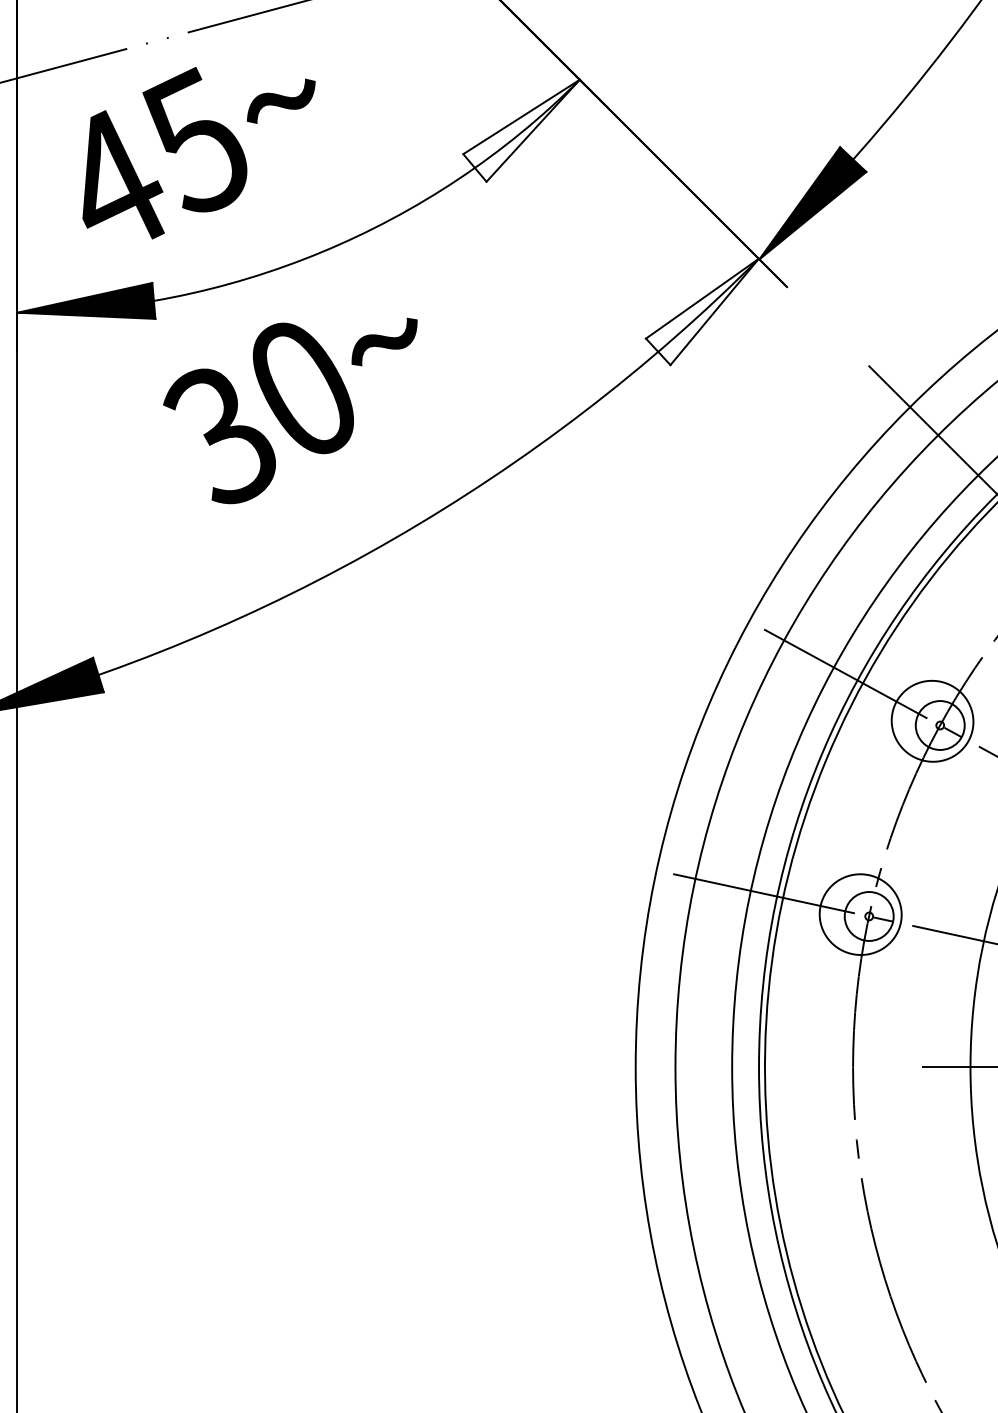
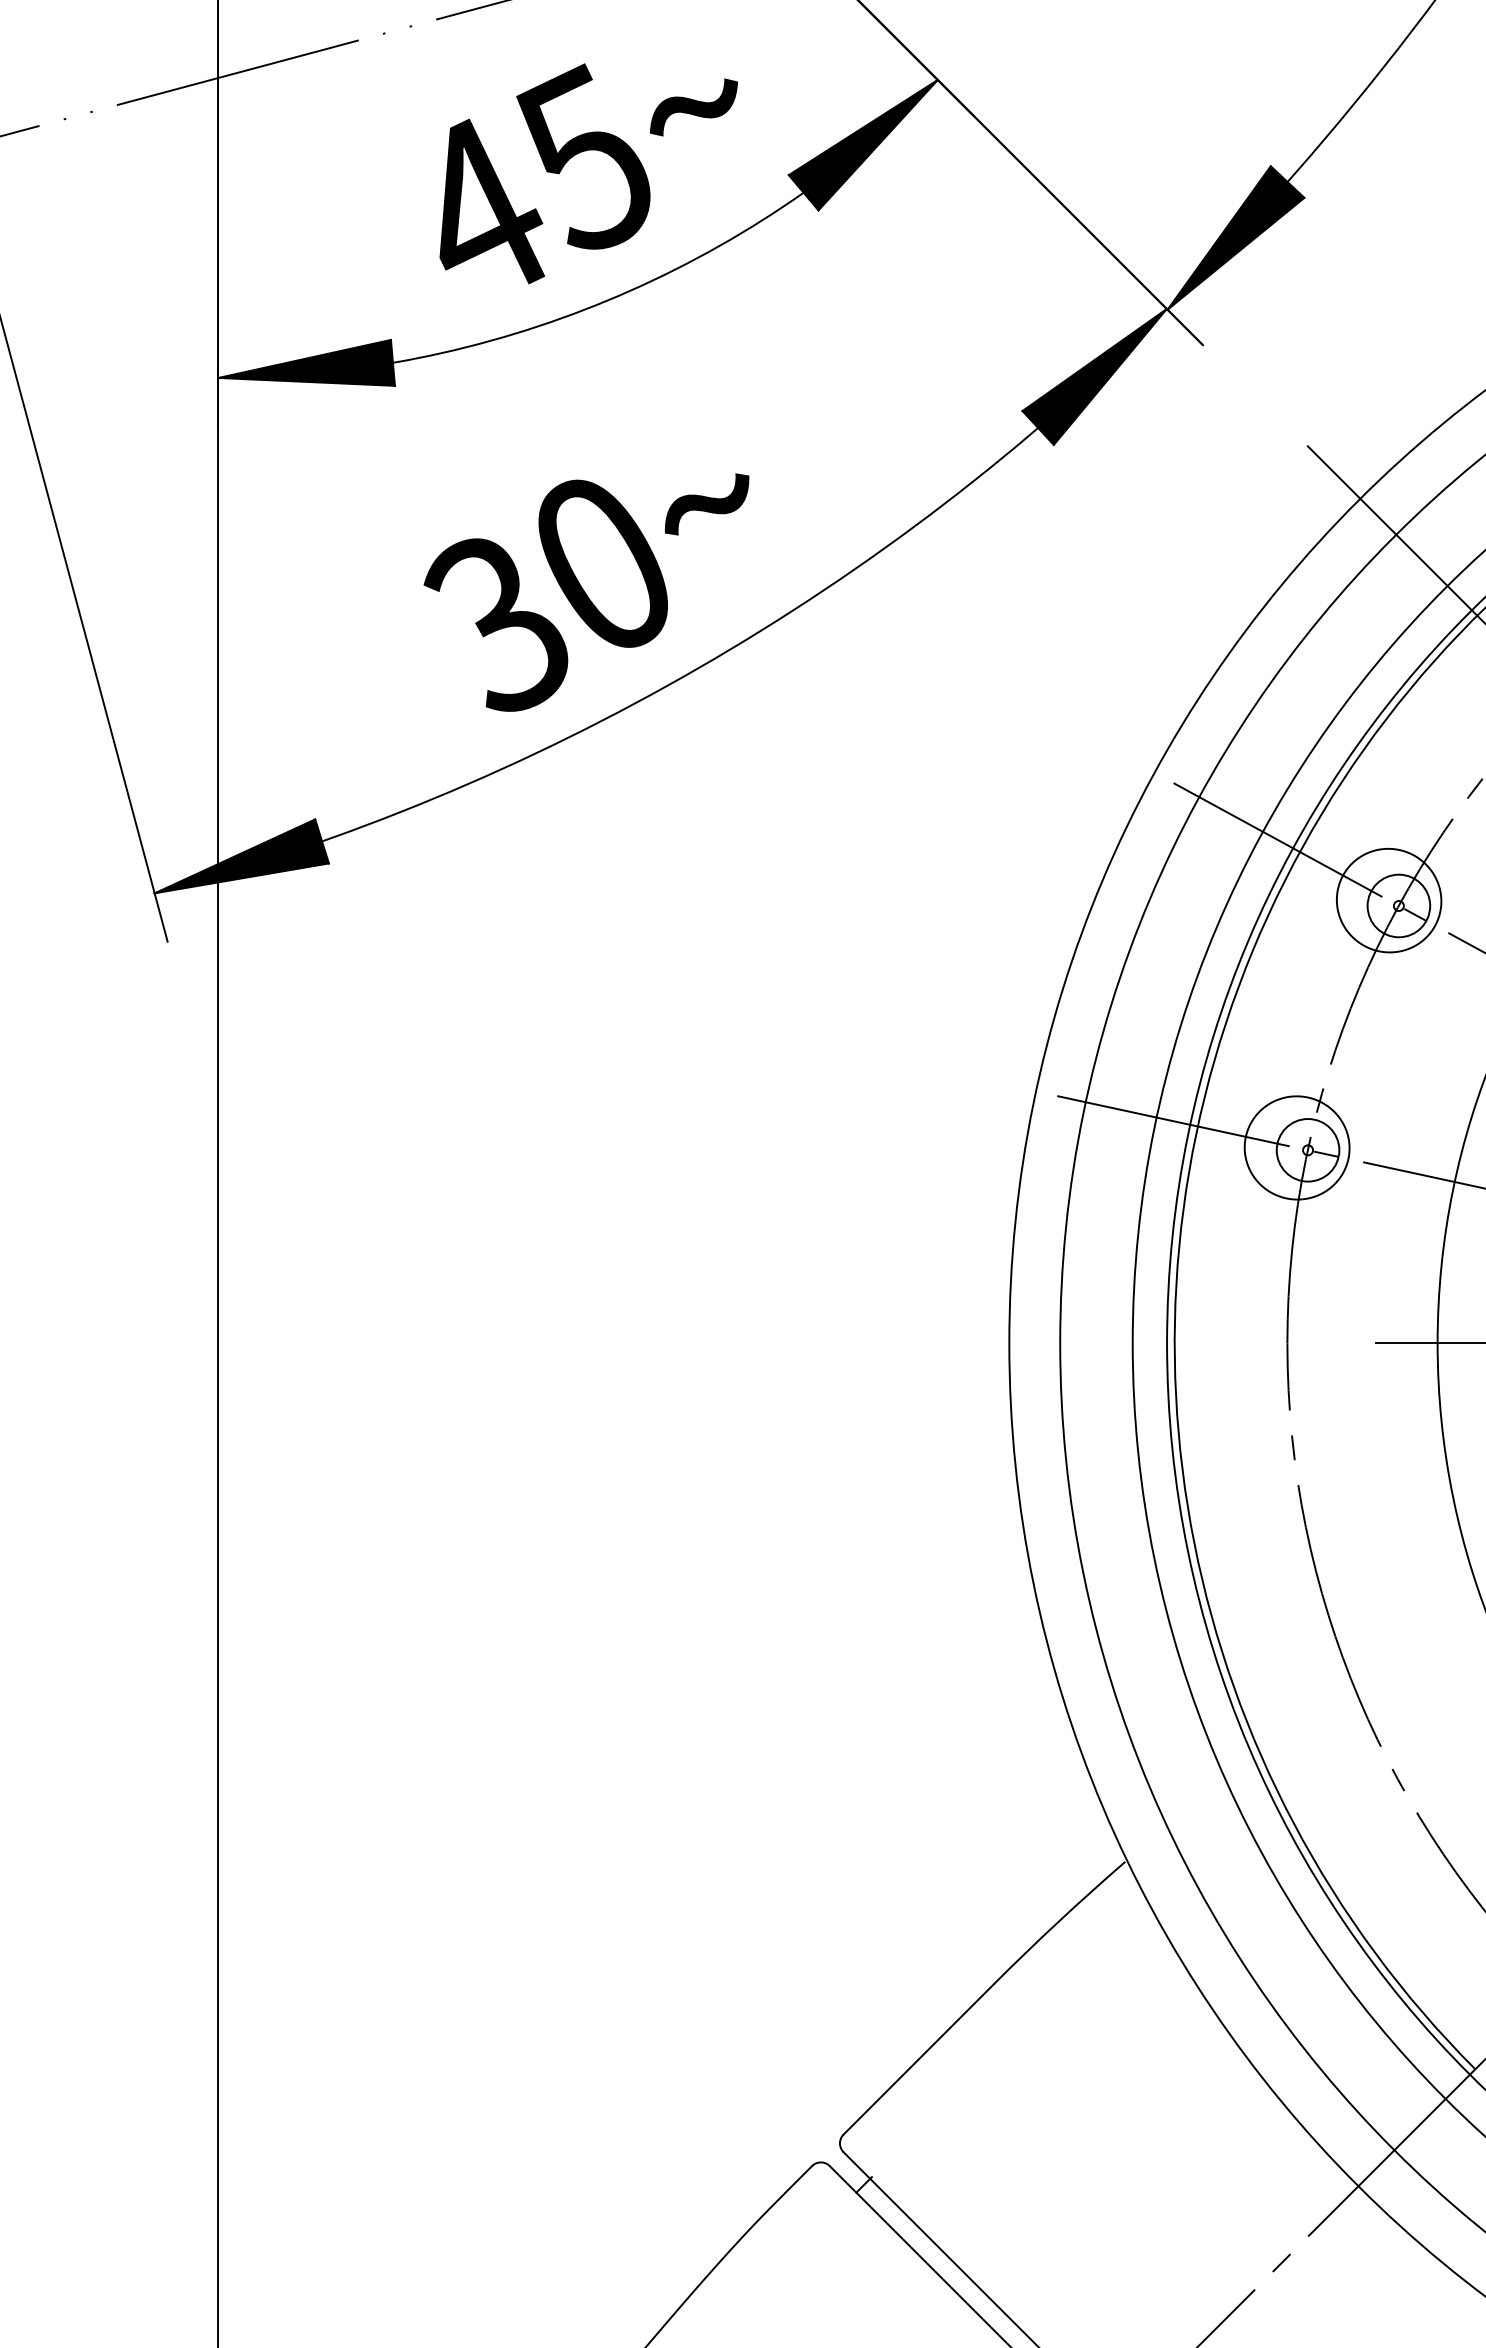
fill: (520, 130) -> (862, 144), added
text: (198, 152) -> (588, 173), moved
fill: (702, 311) -> (1094, 376), added
text: (290, 410) -> (586, 592), moved

